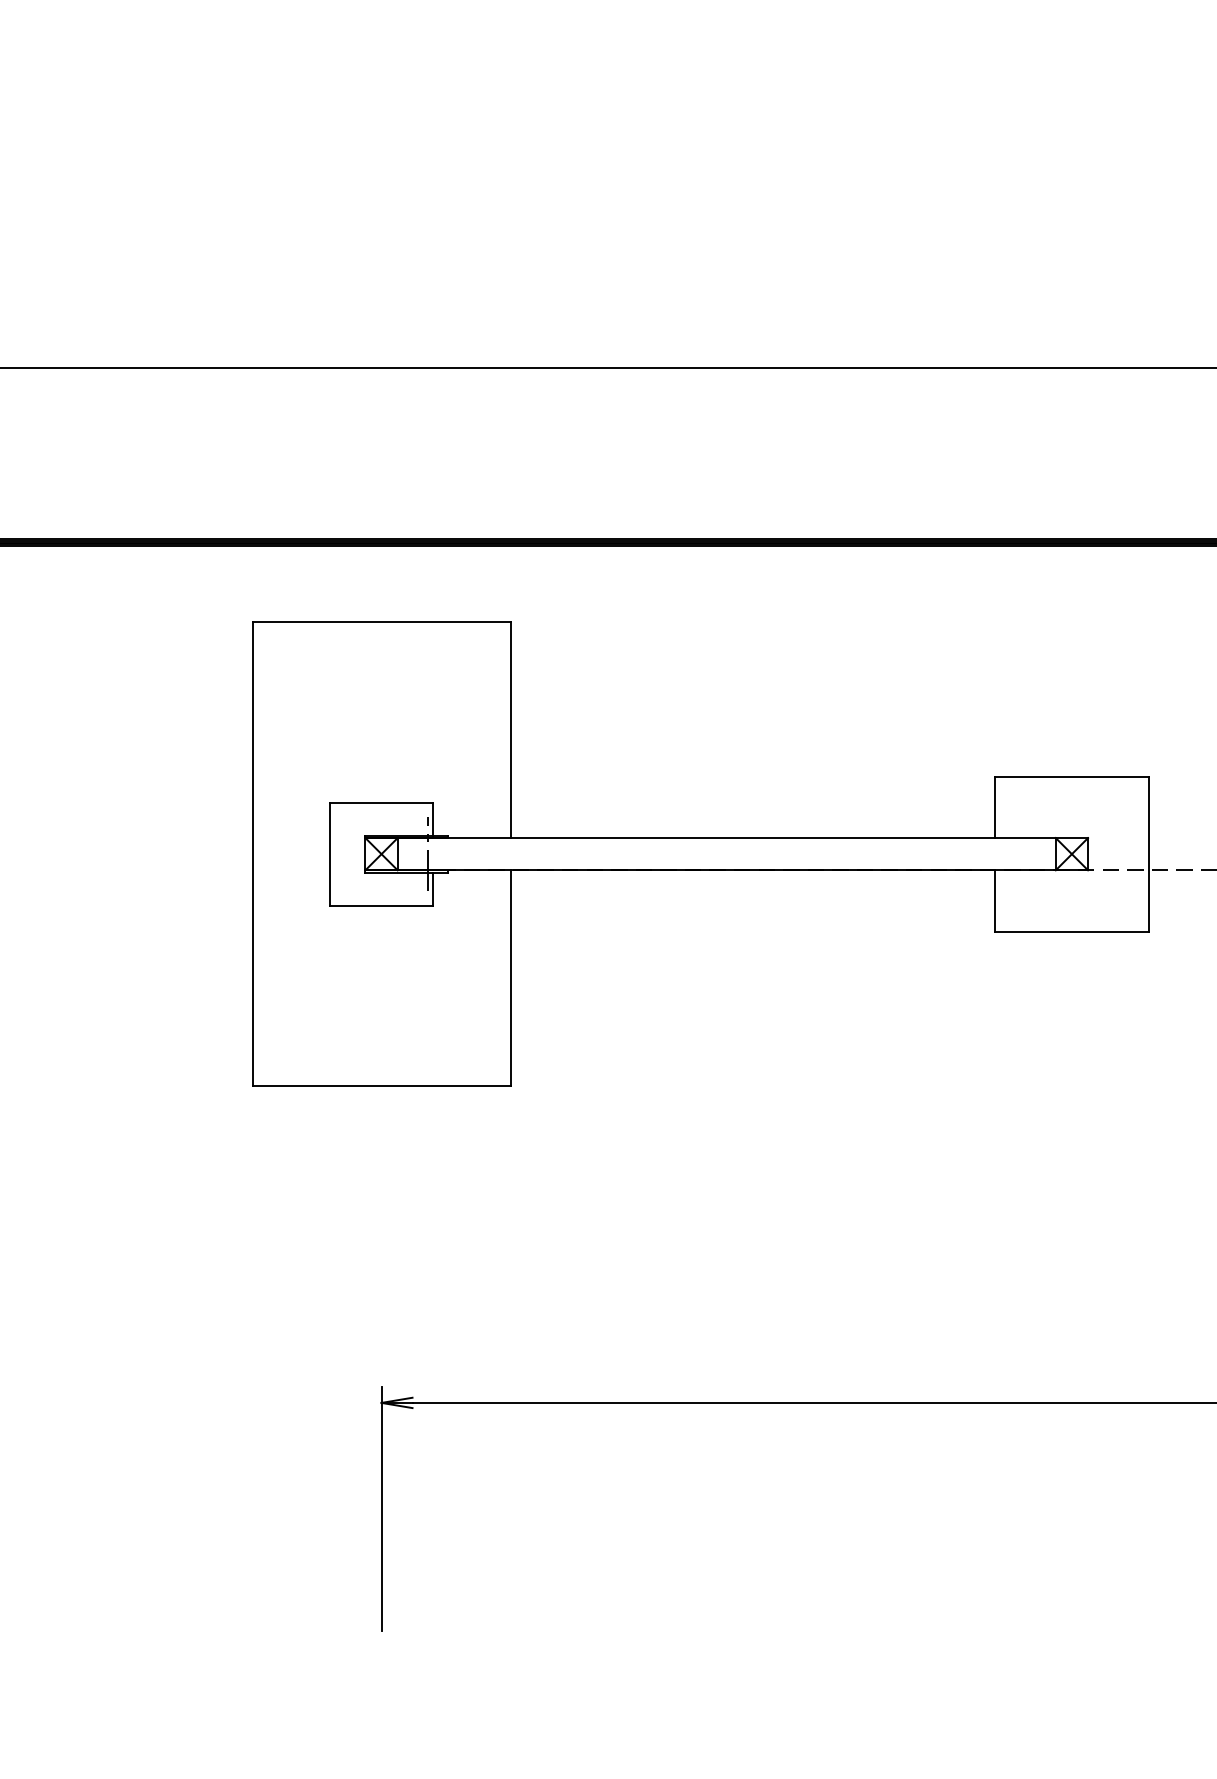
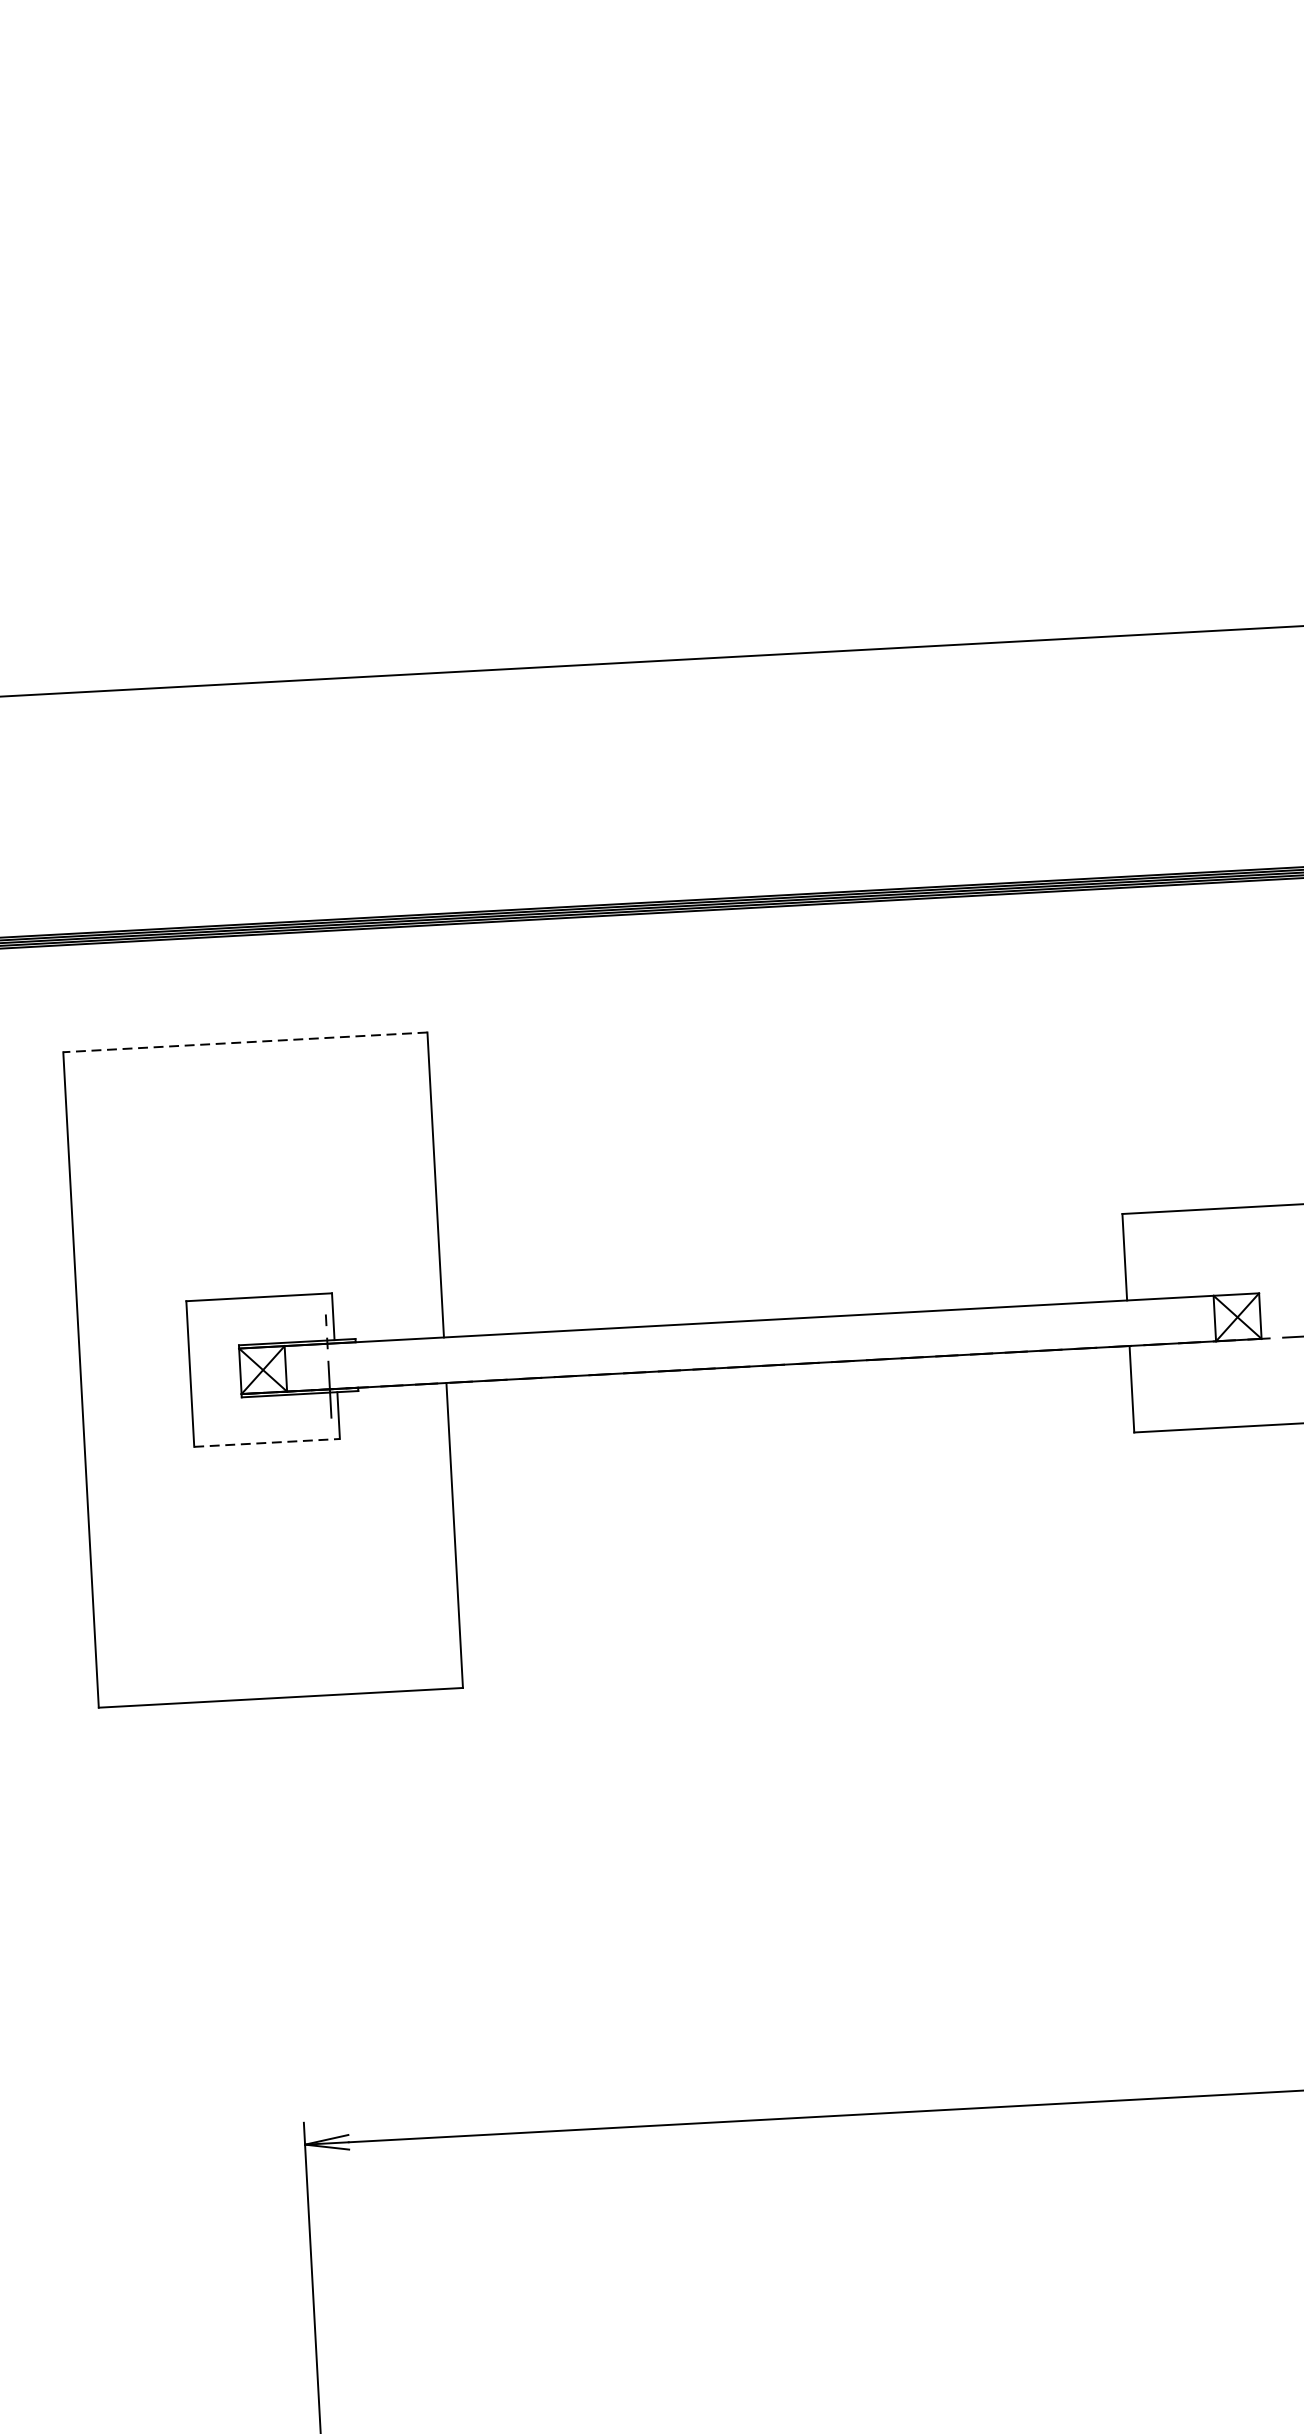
line: (381, 622) -> (245, 1043), solid -> dashed
line: (381, 905) -> (266, 1442), solid -> dashed

